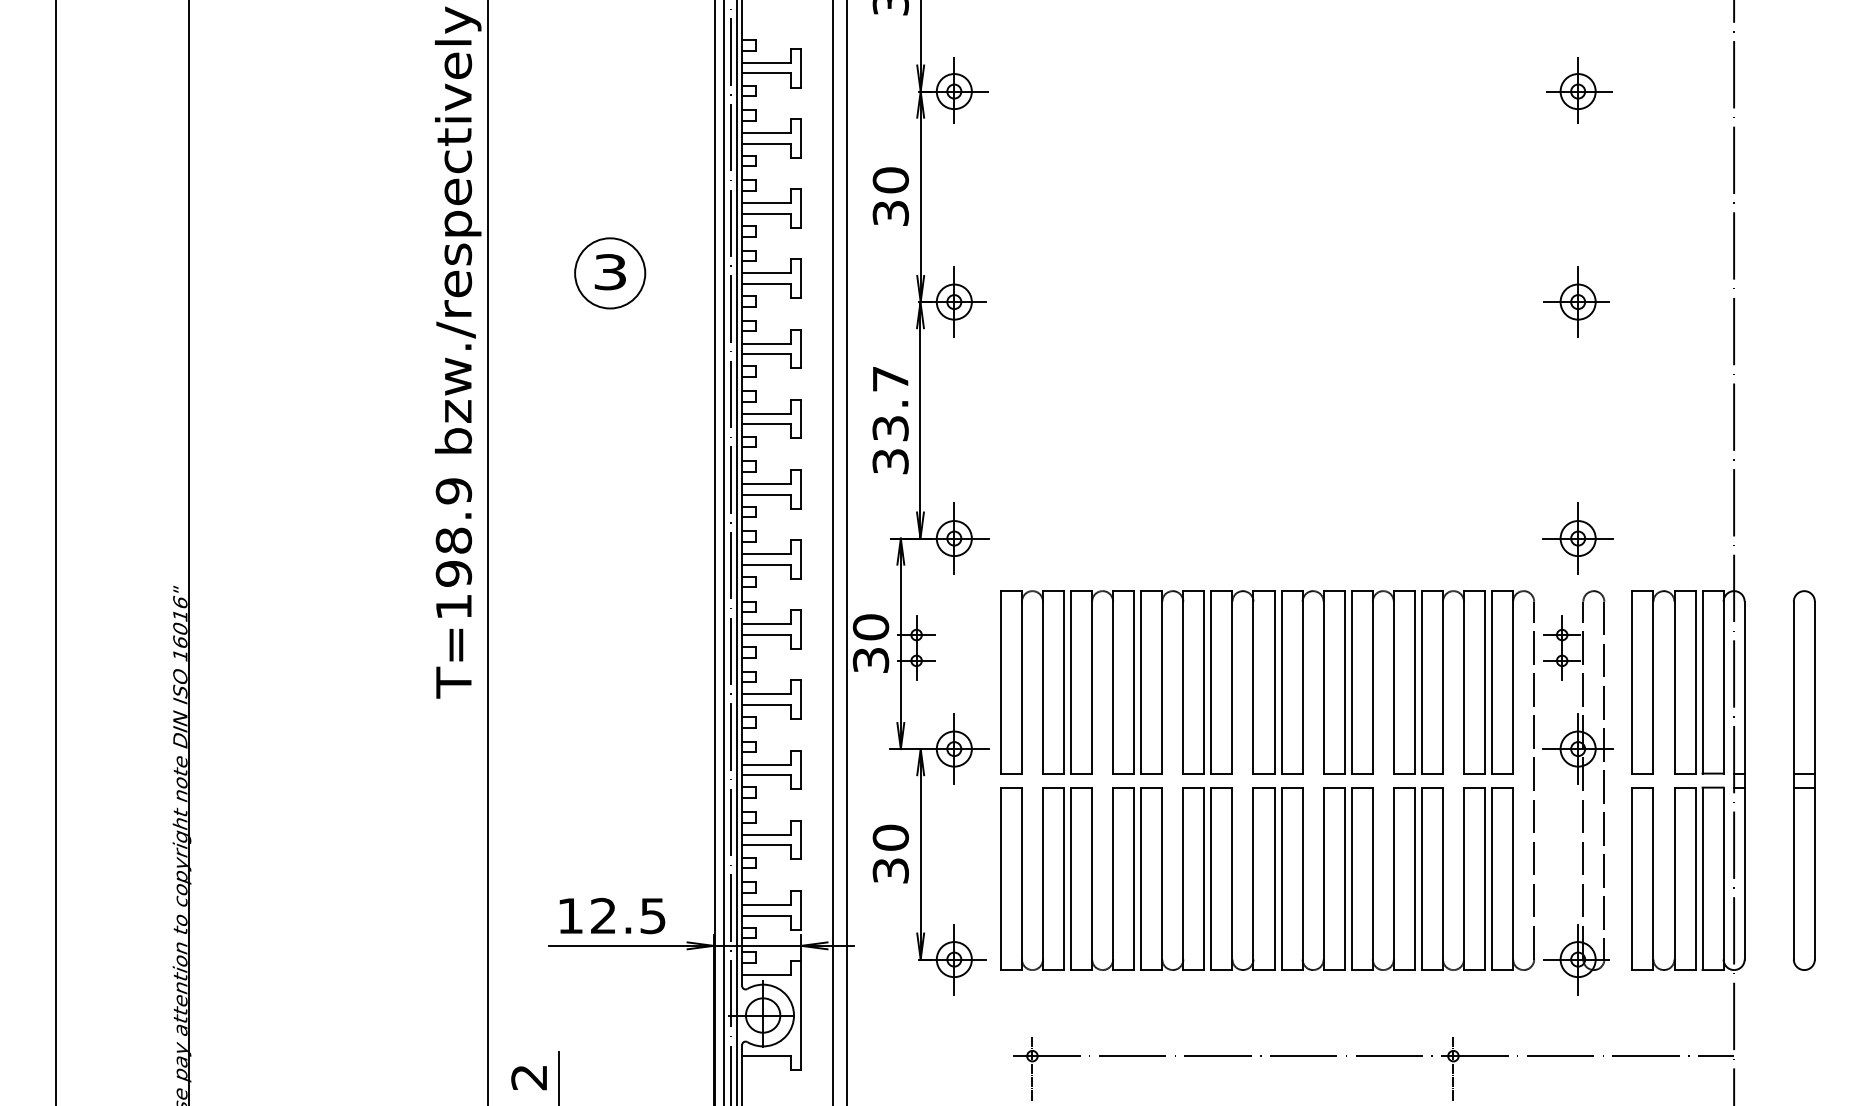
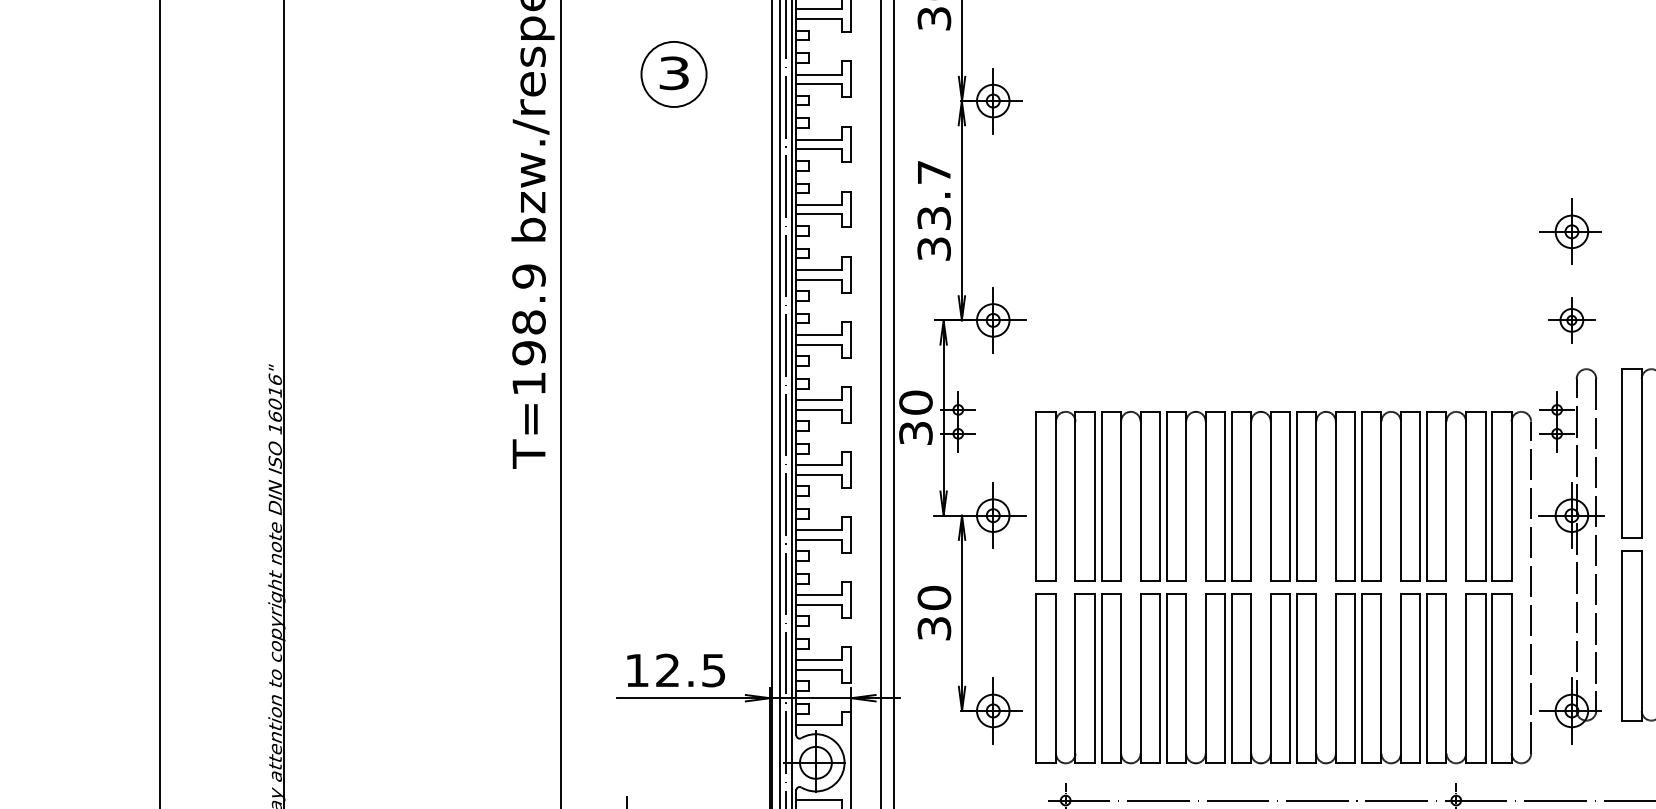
part: (1576, 301) -> (1570, 231), moved
part: (1577, 538) -> (1571, 320), size x0.7
part: (1267, 780) -> (1283, 587), moved

